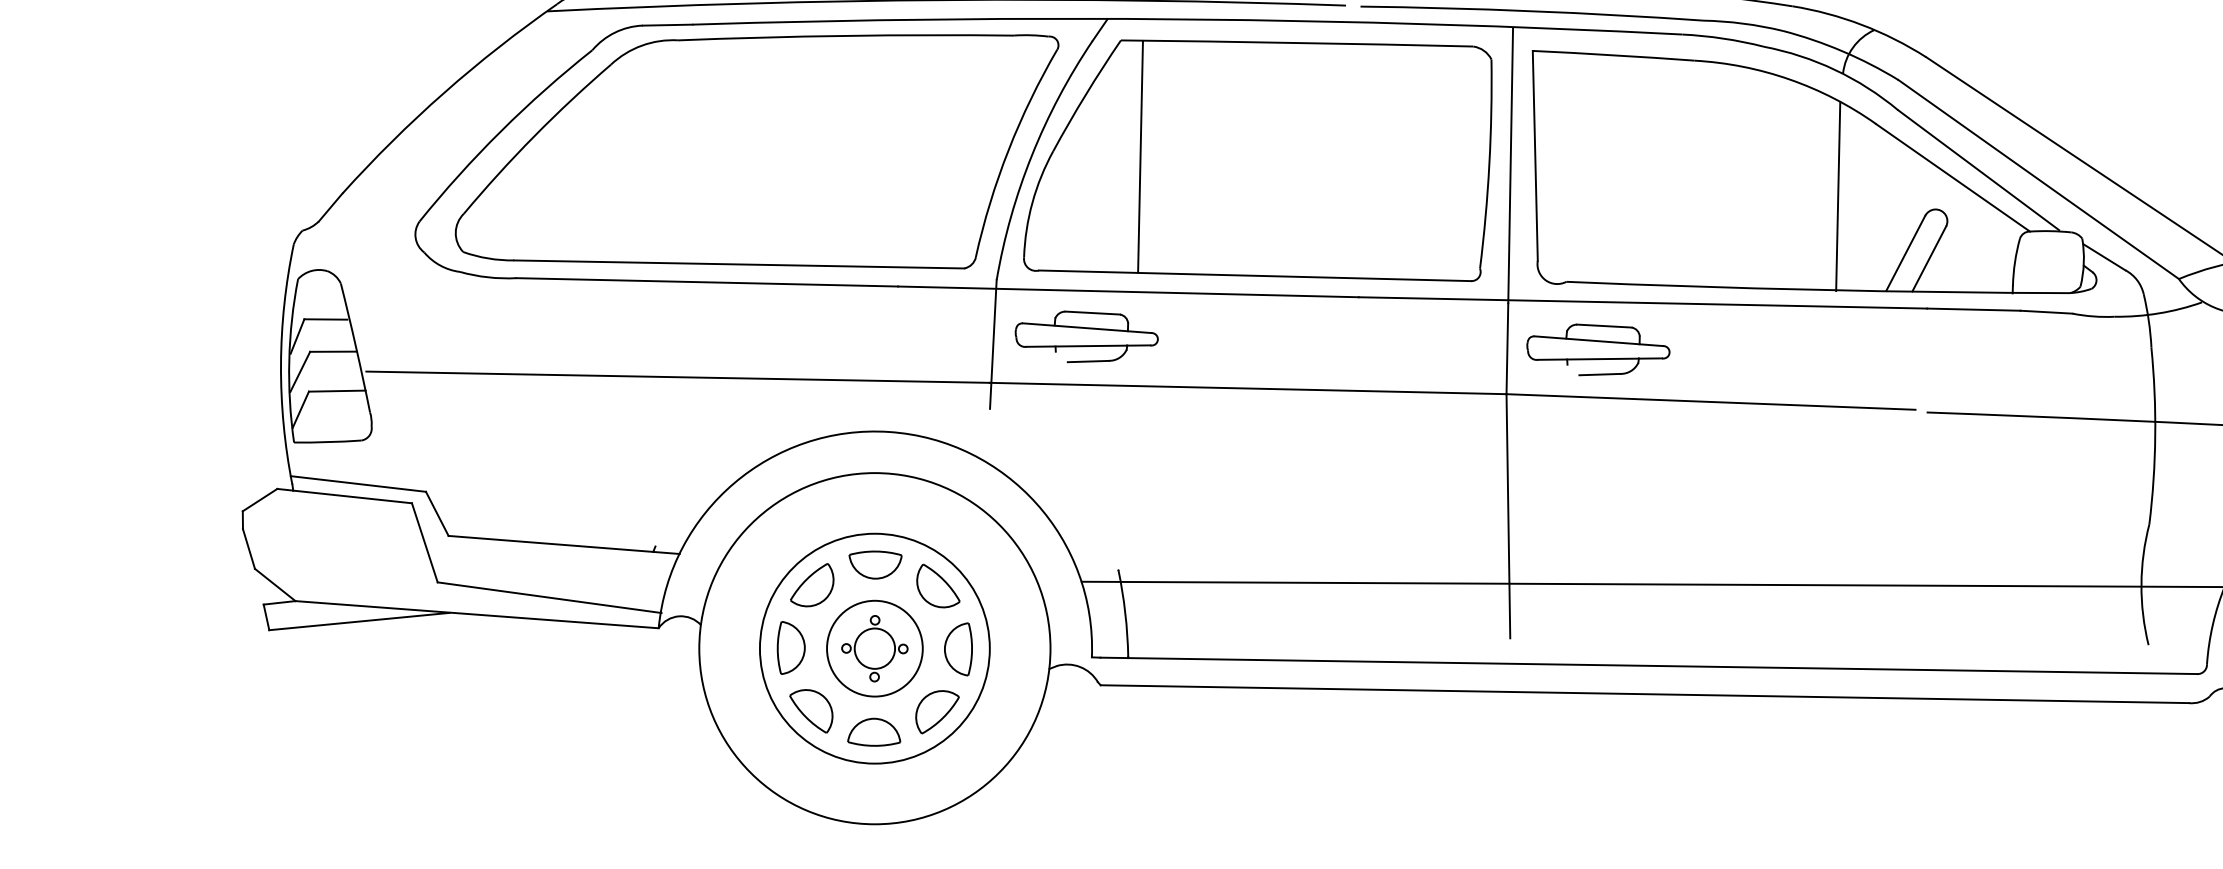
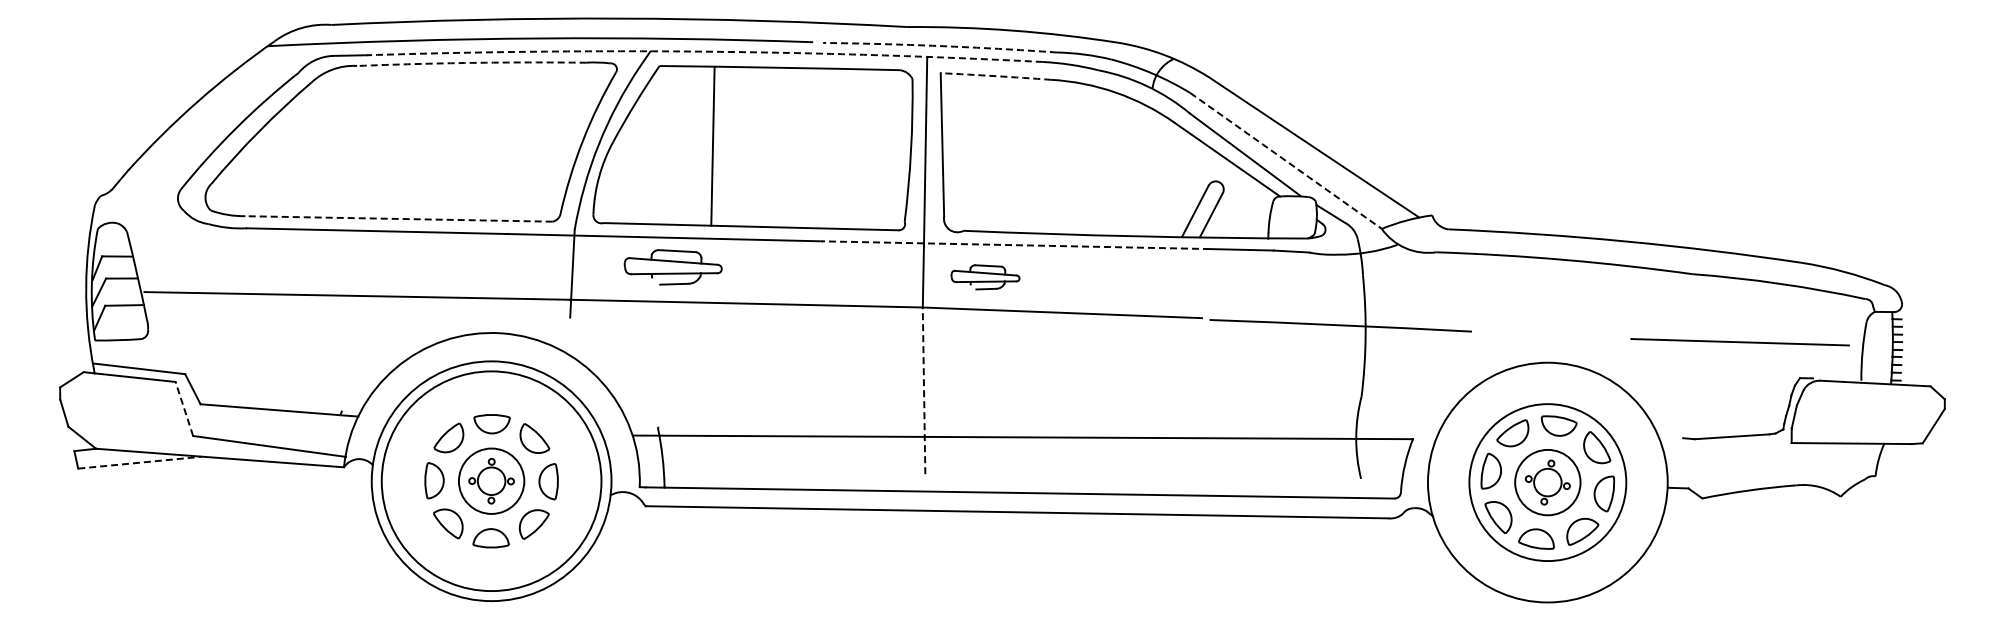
arc: (1532, 11) -> (940, 46), solid -> dashed
arc: (1186, 19) -> (704, 51), solid -> dashed
arc: (845, 35) -> (471, 62), solid -> dashed
arc: (1613, 55) -> (995, 76), solid -> dashed
line: (1139, 156) -> (712, 146), moved
line: (2039, 180) -> (1286, 161), solid -> dashed
line: (1837, 196) -> (1148, 172), removed
line: (739, 263) -> (399, 218), solid -> dashed
line: (1642, 303) -> (1015, 245), solid -> dashed
part: (1085, 337) -> (672, 267), moved
part: (1598, 350) -> (985, 277), size x0.7
line: (1509, 515) -> (924, 390), solid -> dashed
line: (425, 542) -> (184, 408), solid -> dashed
line: (359, 621) -> (139, 462), solid -> dashed
circle: (874, 647) -> (491, 480), size x1.4

